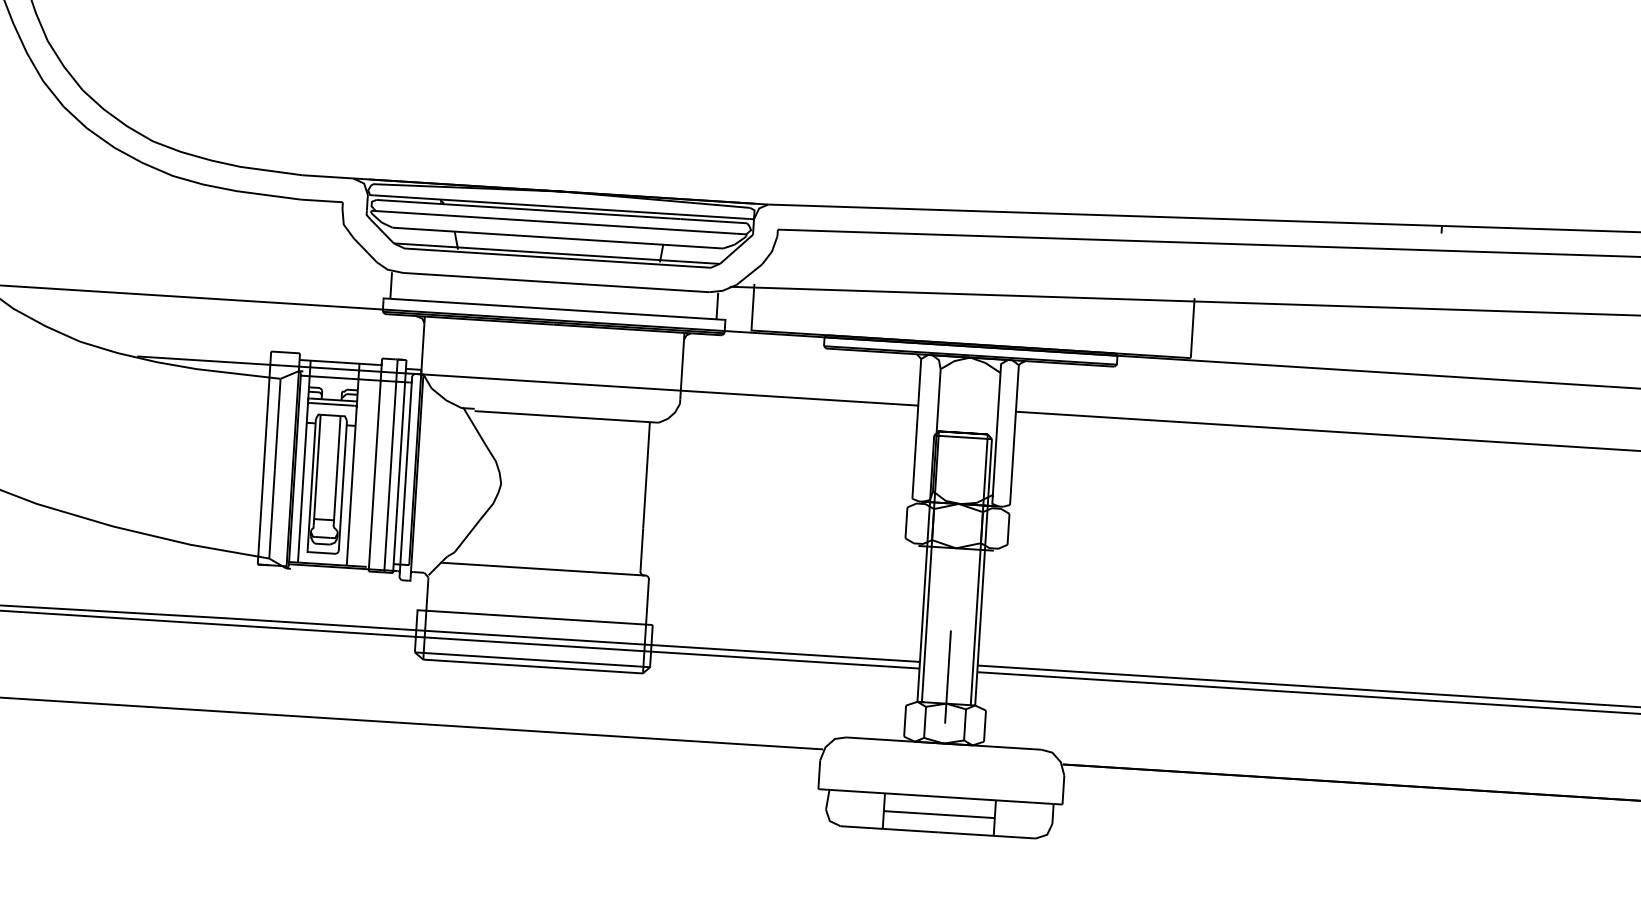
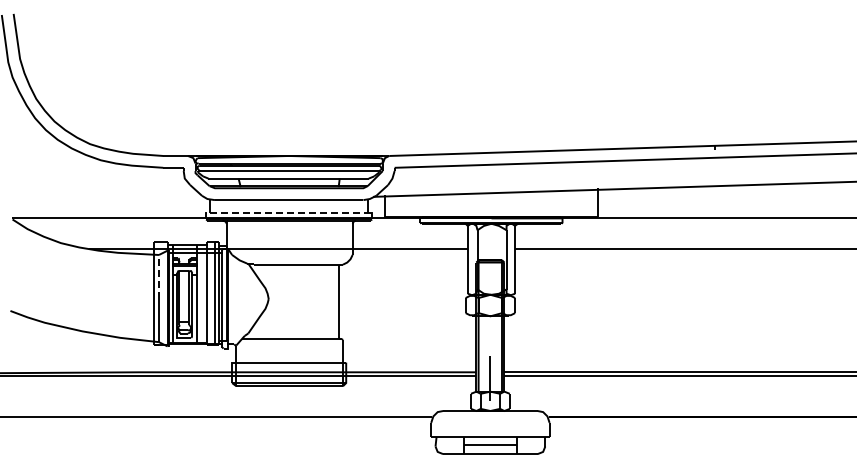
line: (555, 310) -> (289, 213), solid -> dashed
line: (276, 423) -> (158, 276), solid -> dashed

